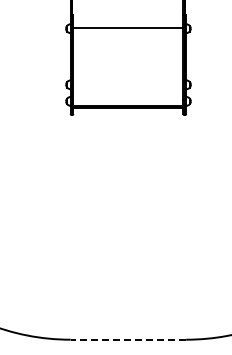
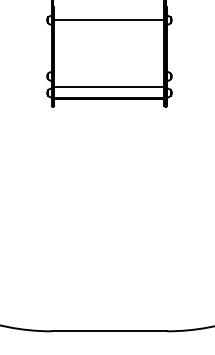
line: (128, 95) -> (109, 87), added
line: (128, 339) -> (109, 331), dashed -> solid

